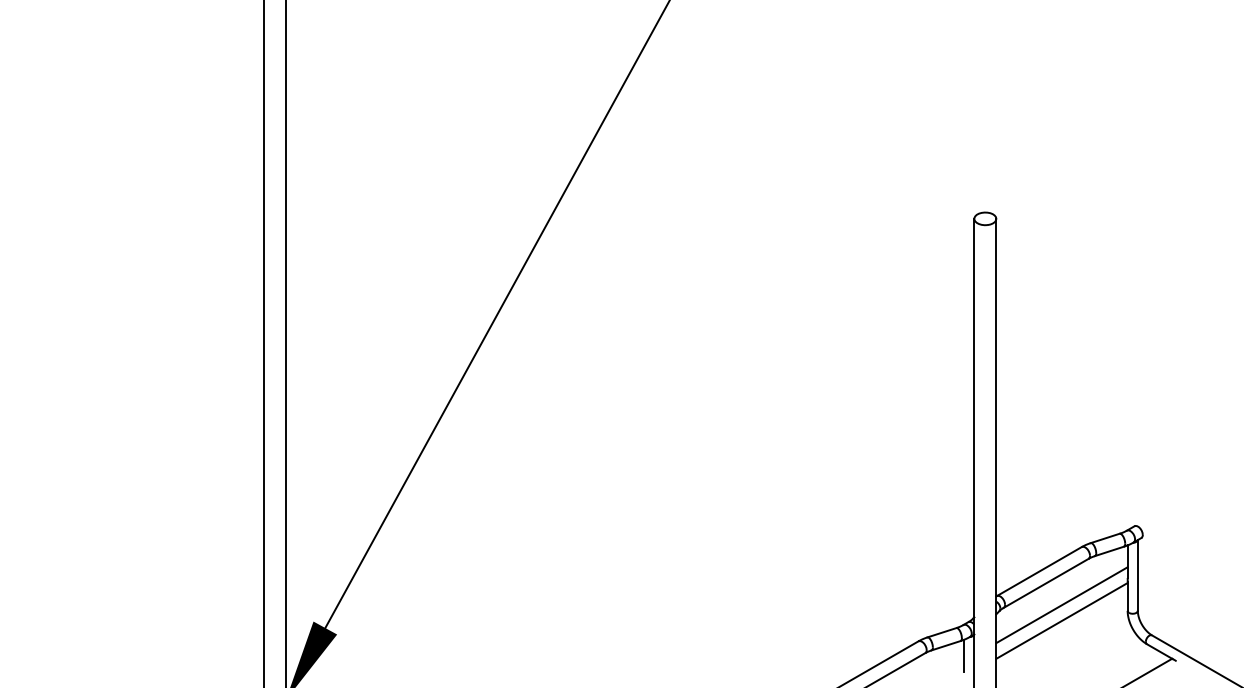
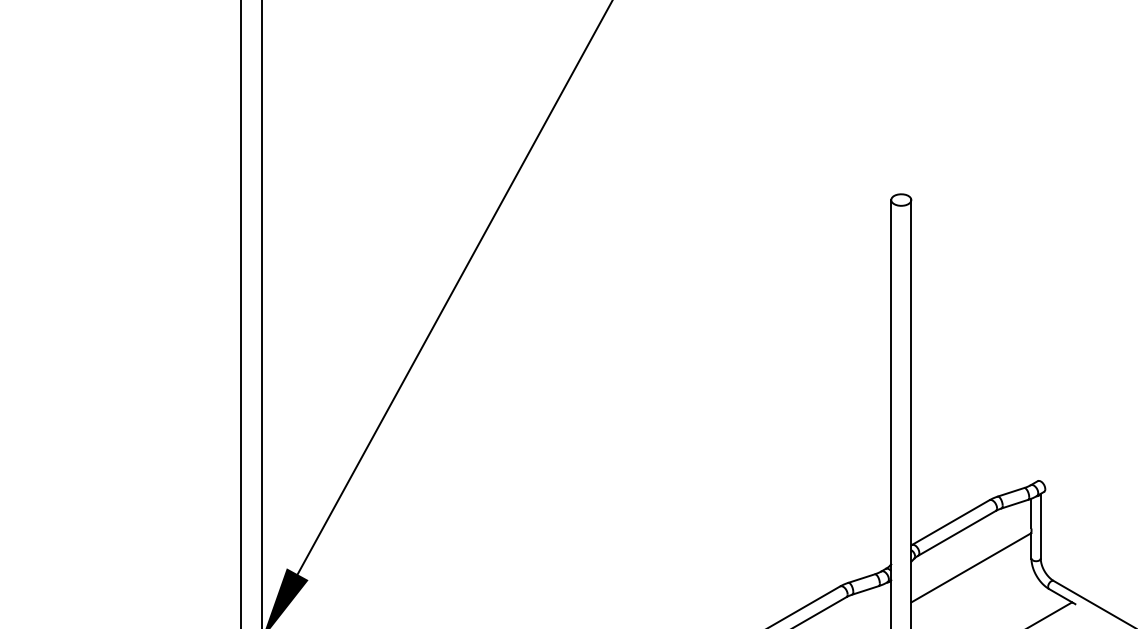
line: (1062, 605) -> (971, 553), removed
line: (964, 655) -> (882, 599), removed

